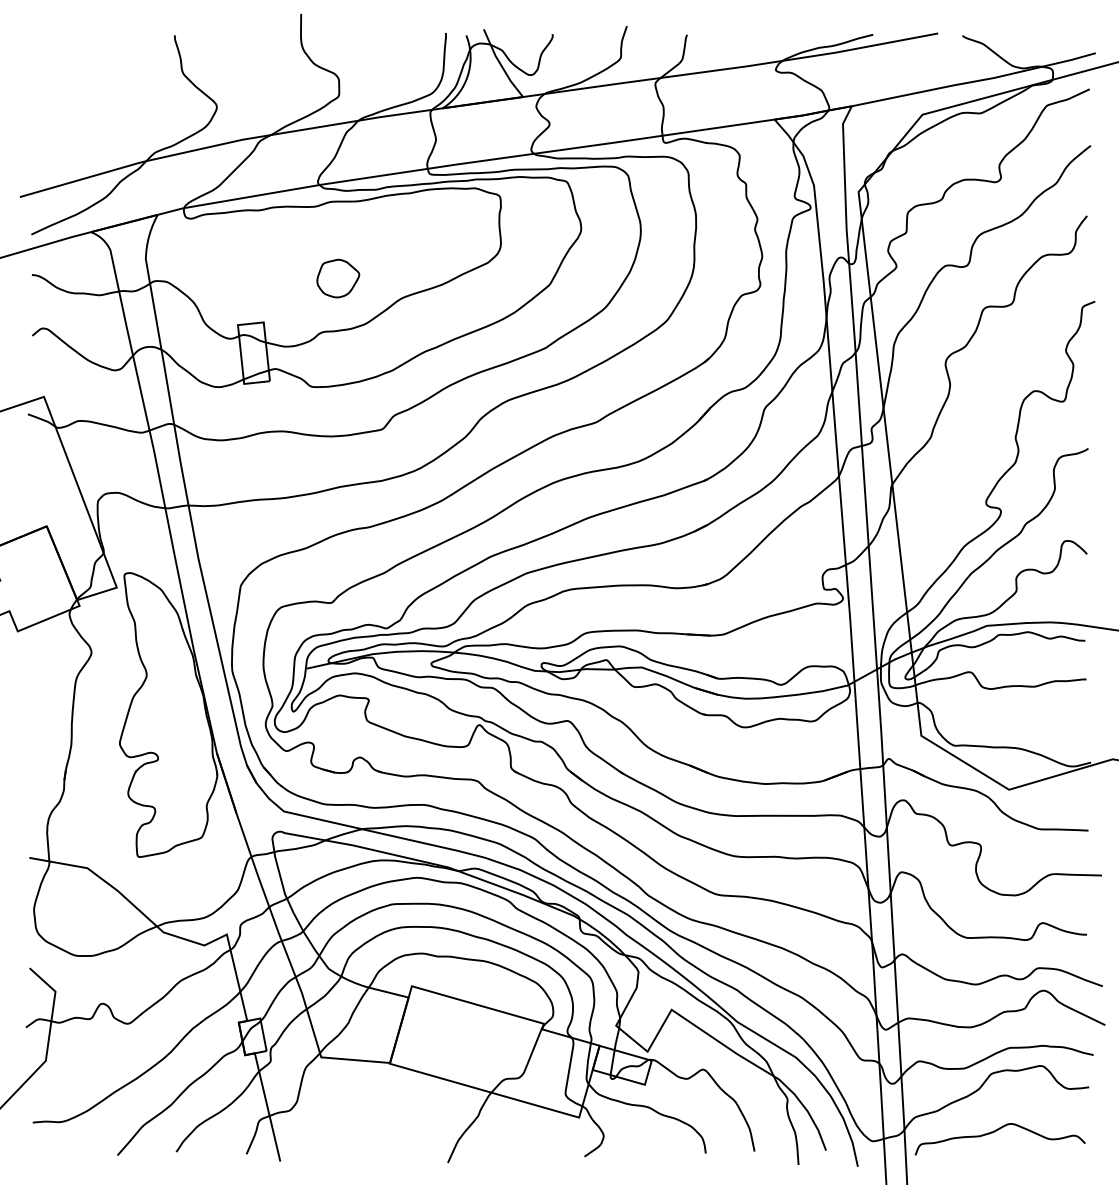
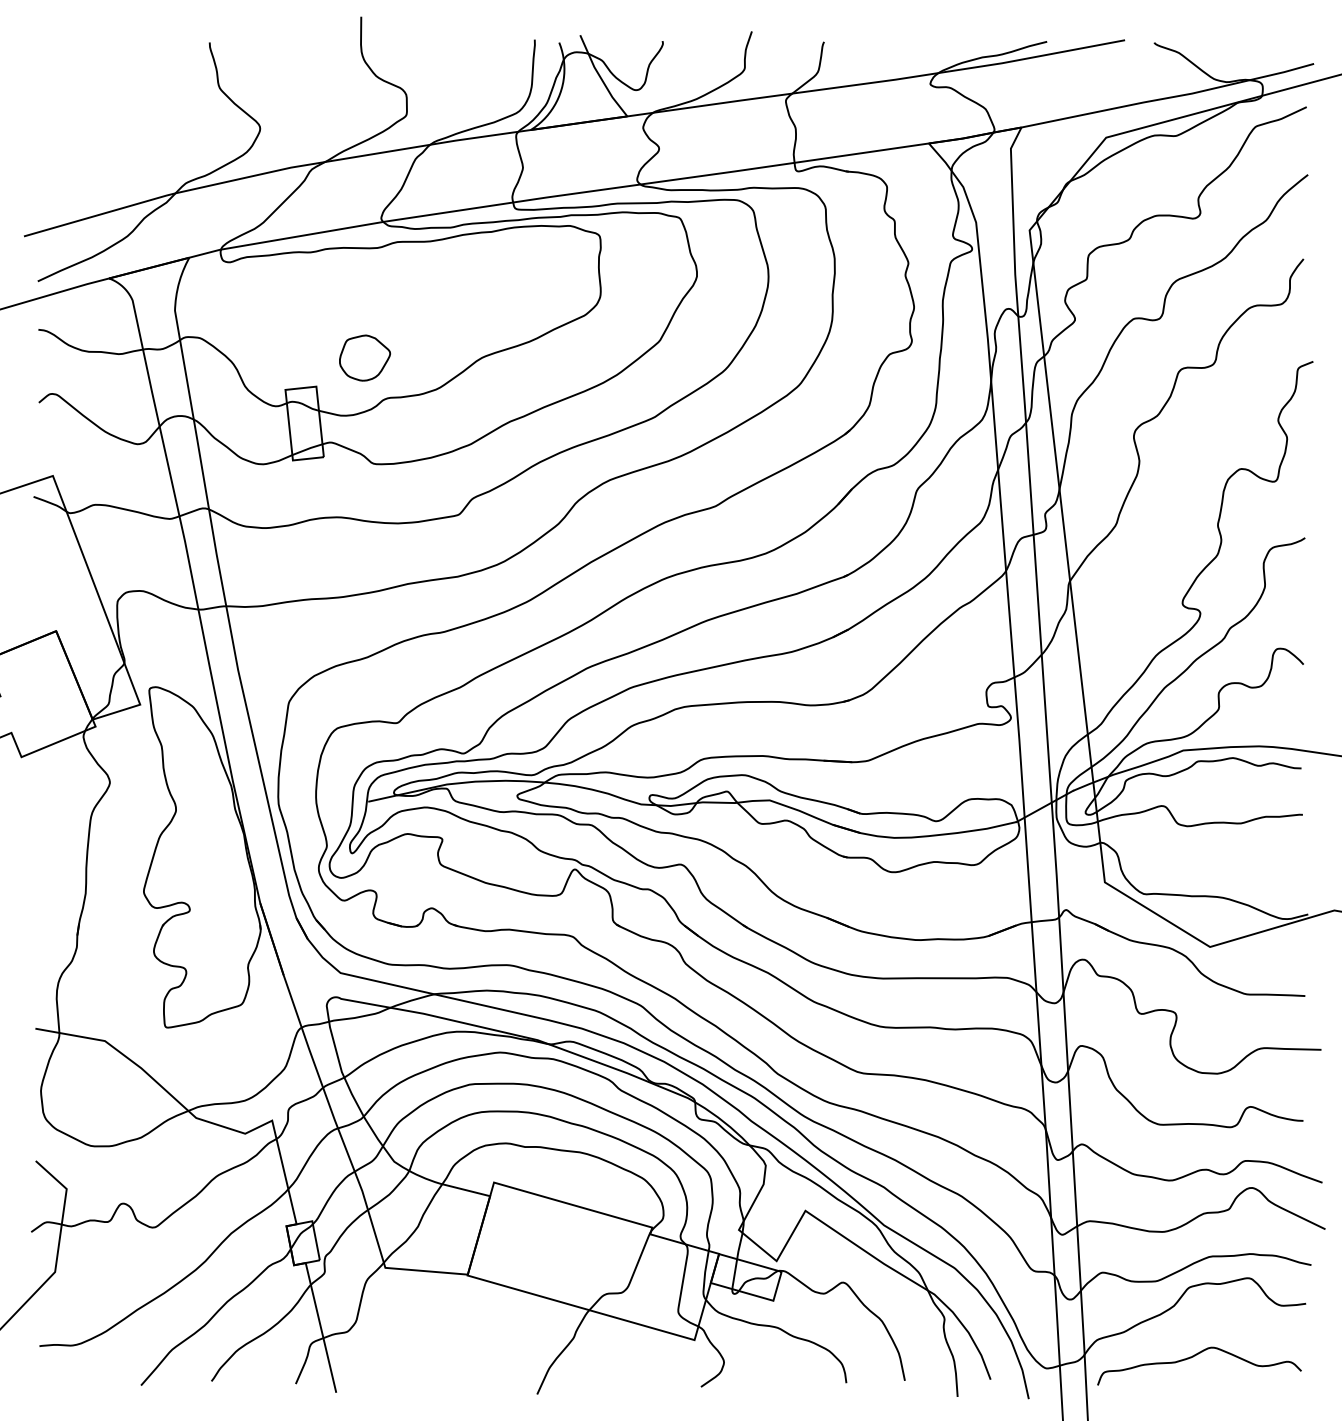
part: (338, 278) -> (365, 357), moved

